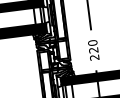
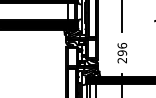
text: (93, 46) -> (122, 49), 220 -> 296

